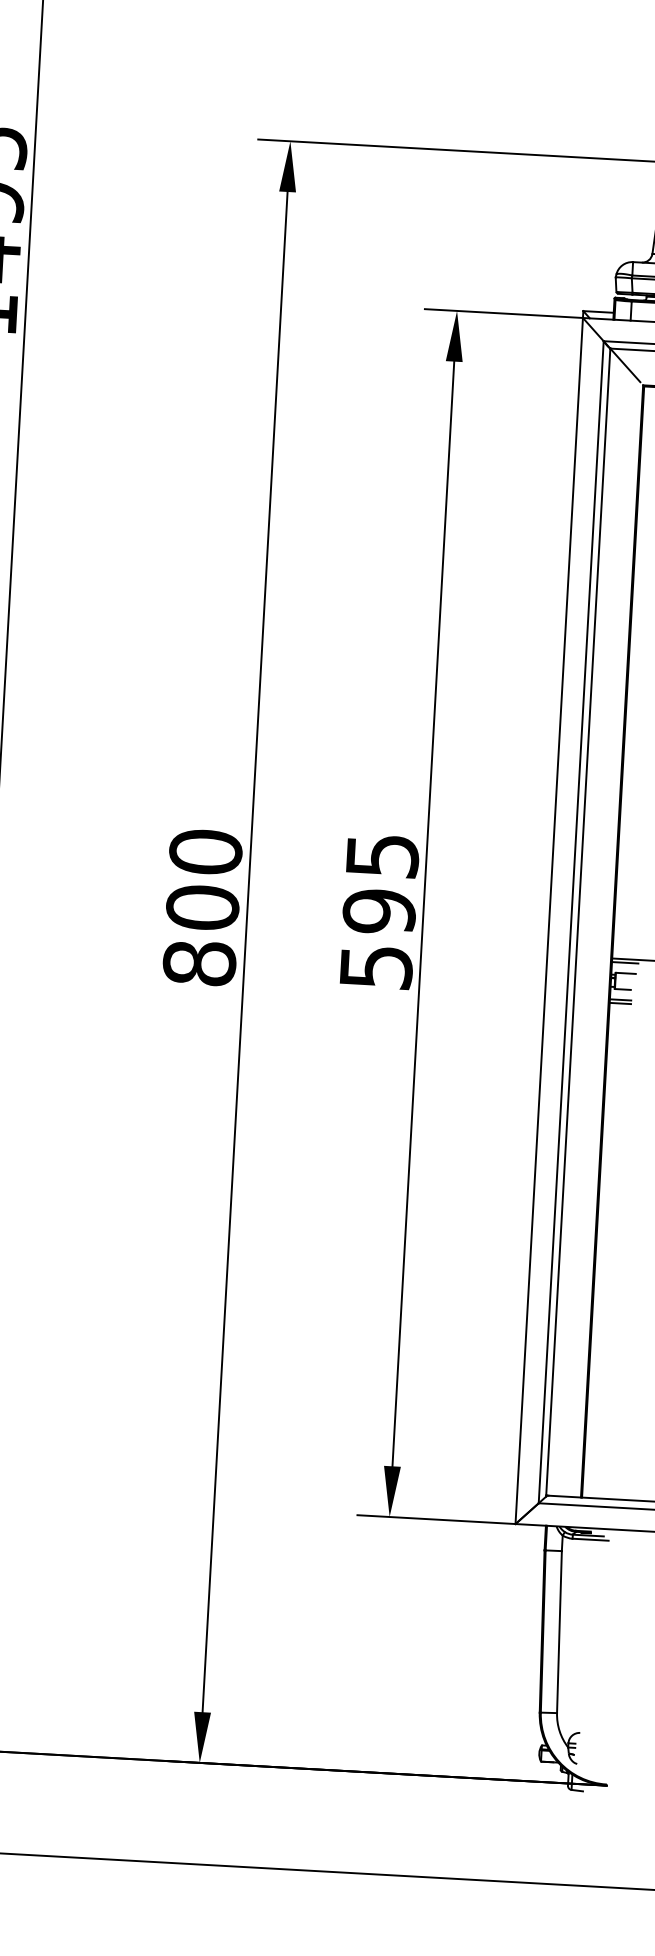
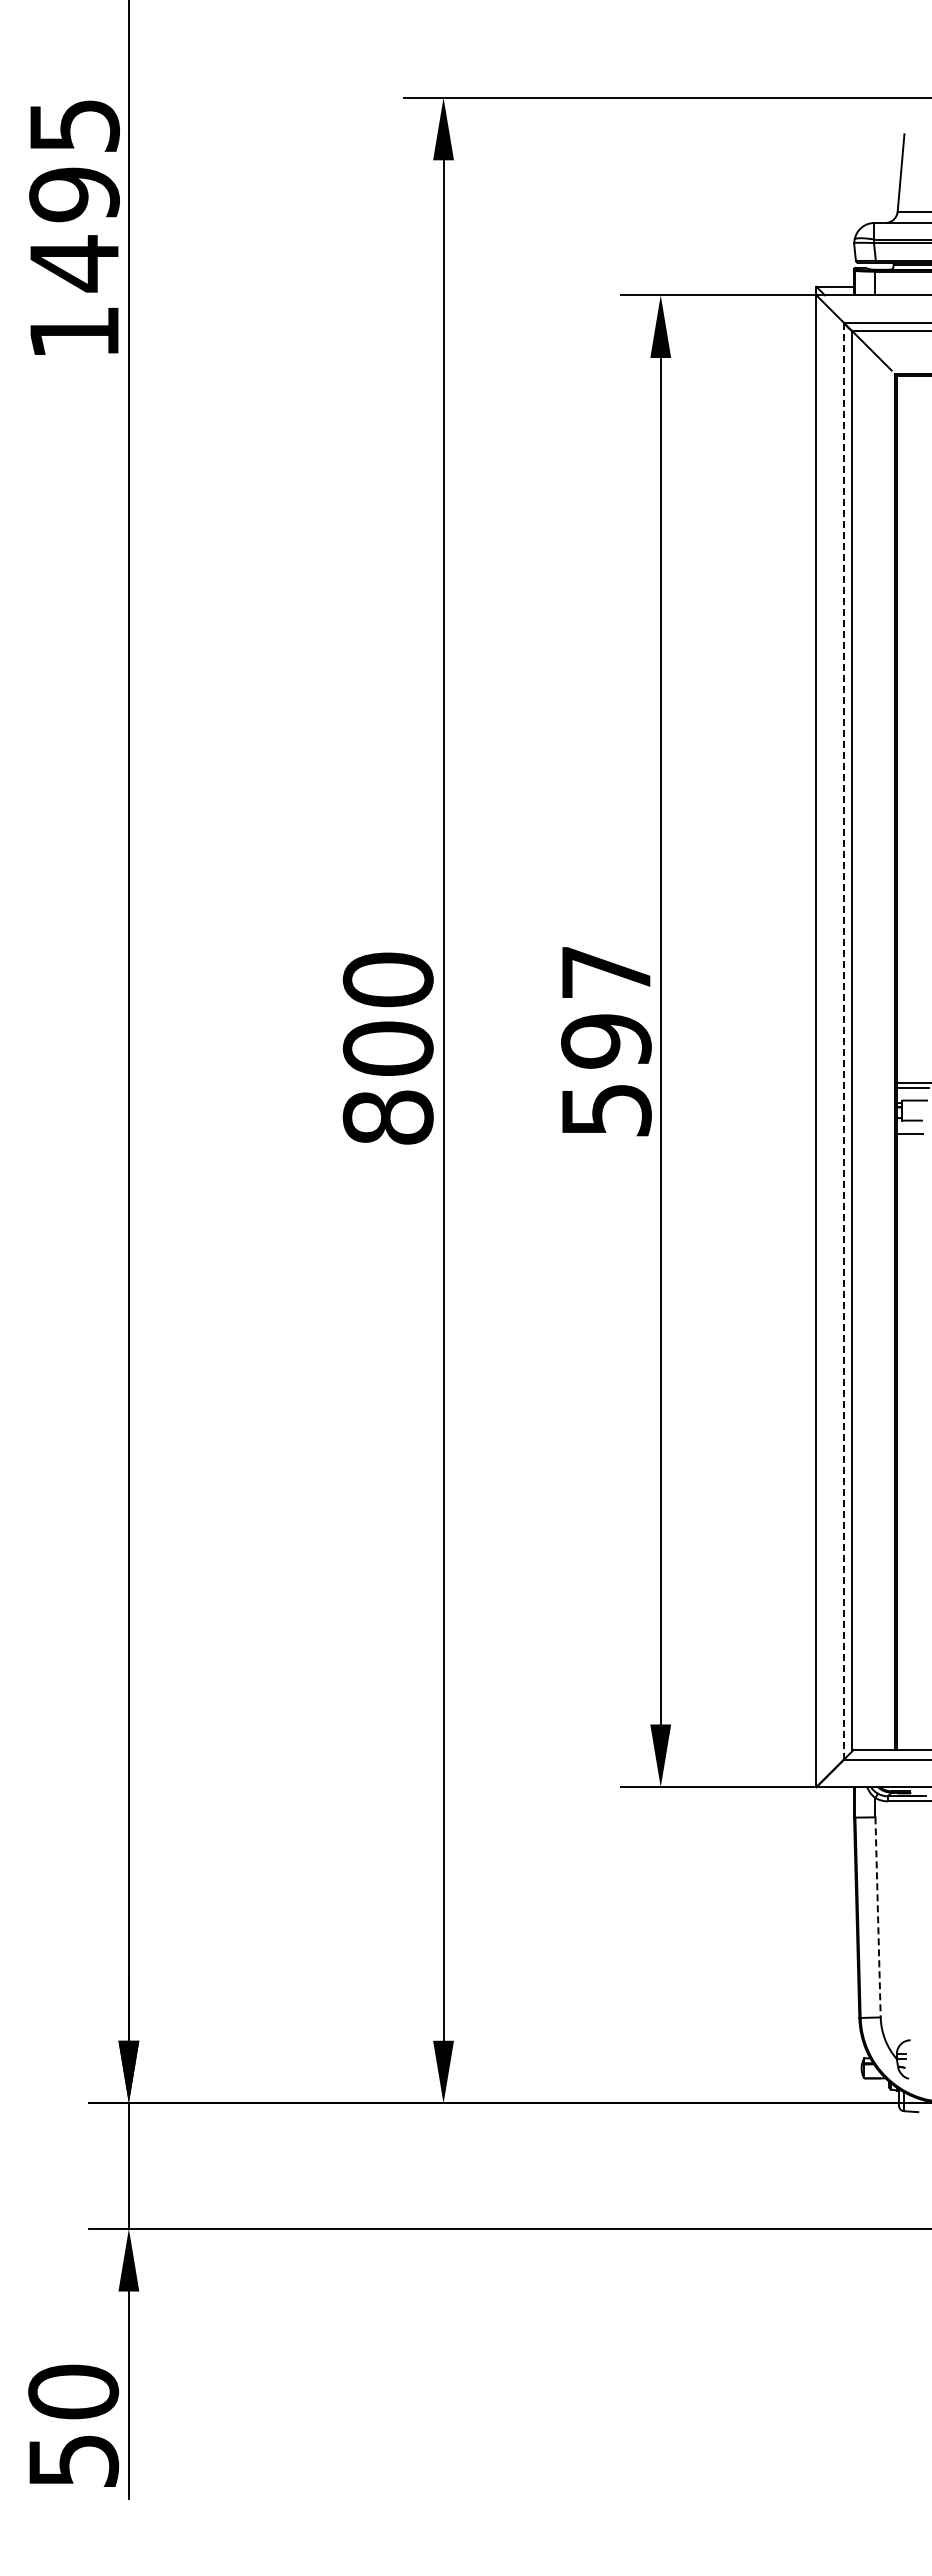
text: (382, 855) -> (606, 972), 595 -> 597
line: (571, 922) -> (843, 1041), solid -> dashed
line: (620, 1003) -> (909, 1138), removed
line: (559, 1632) -> (878, 1917), solid -> dashed

